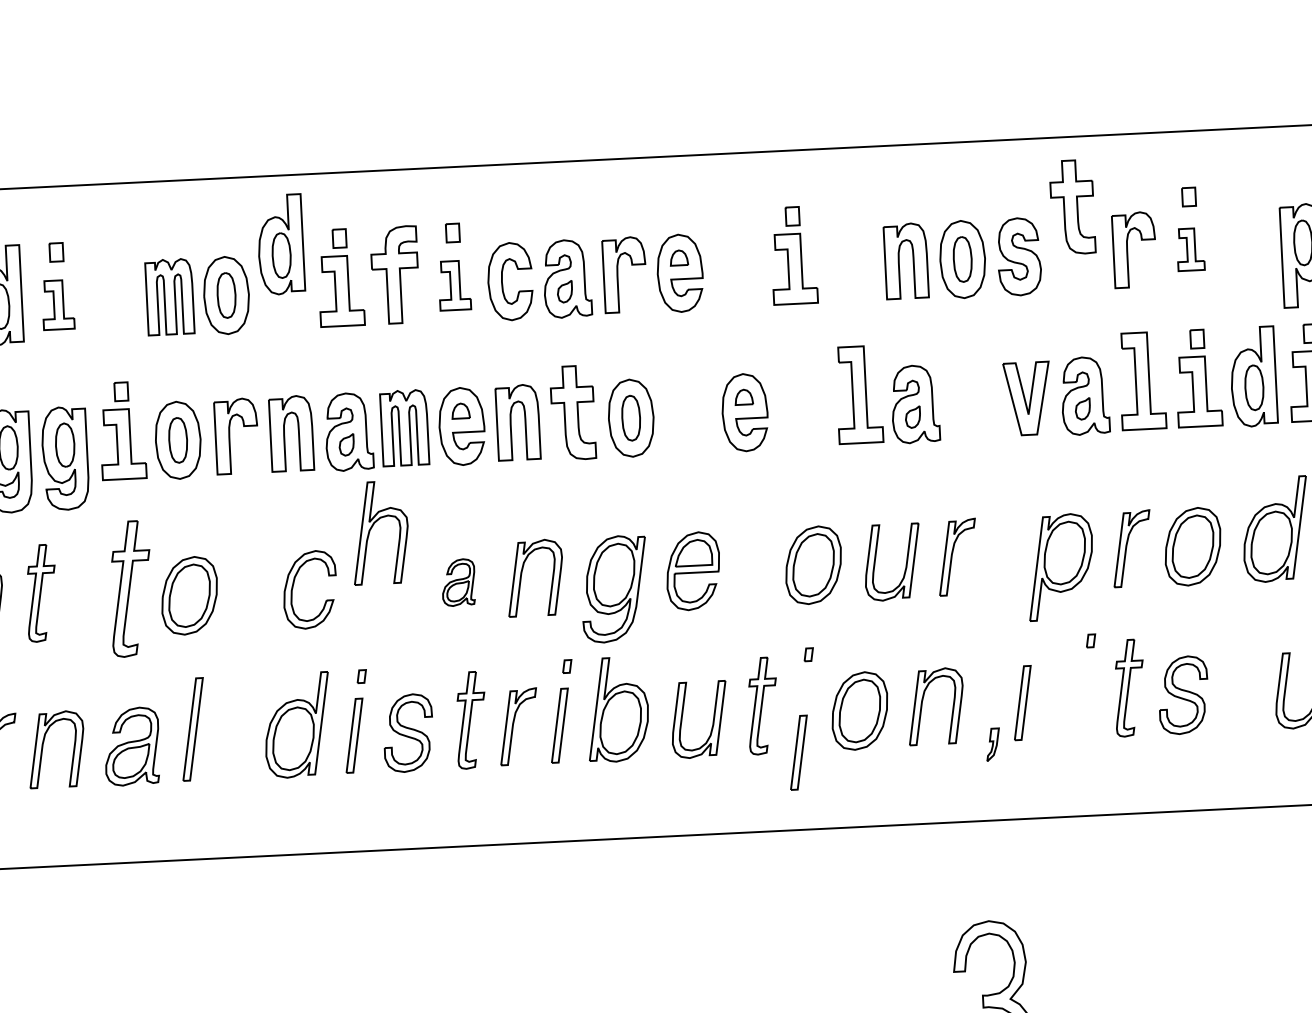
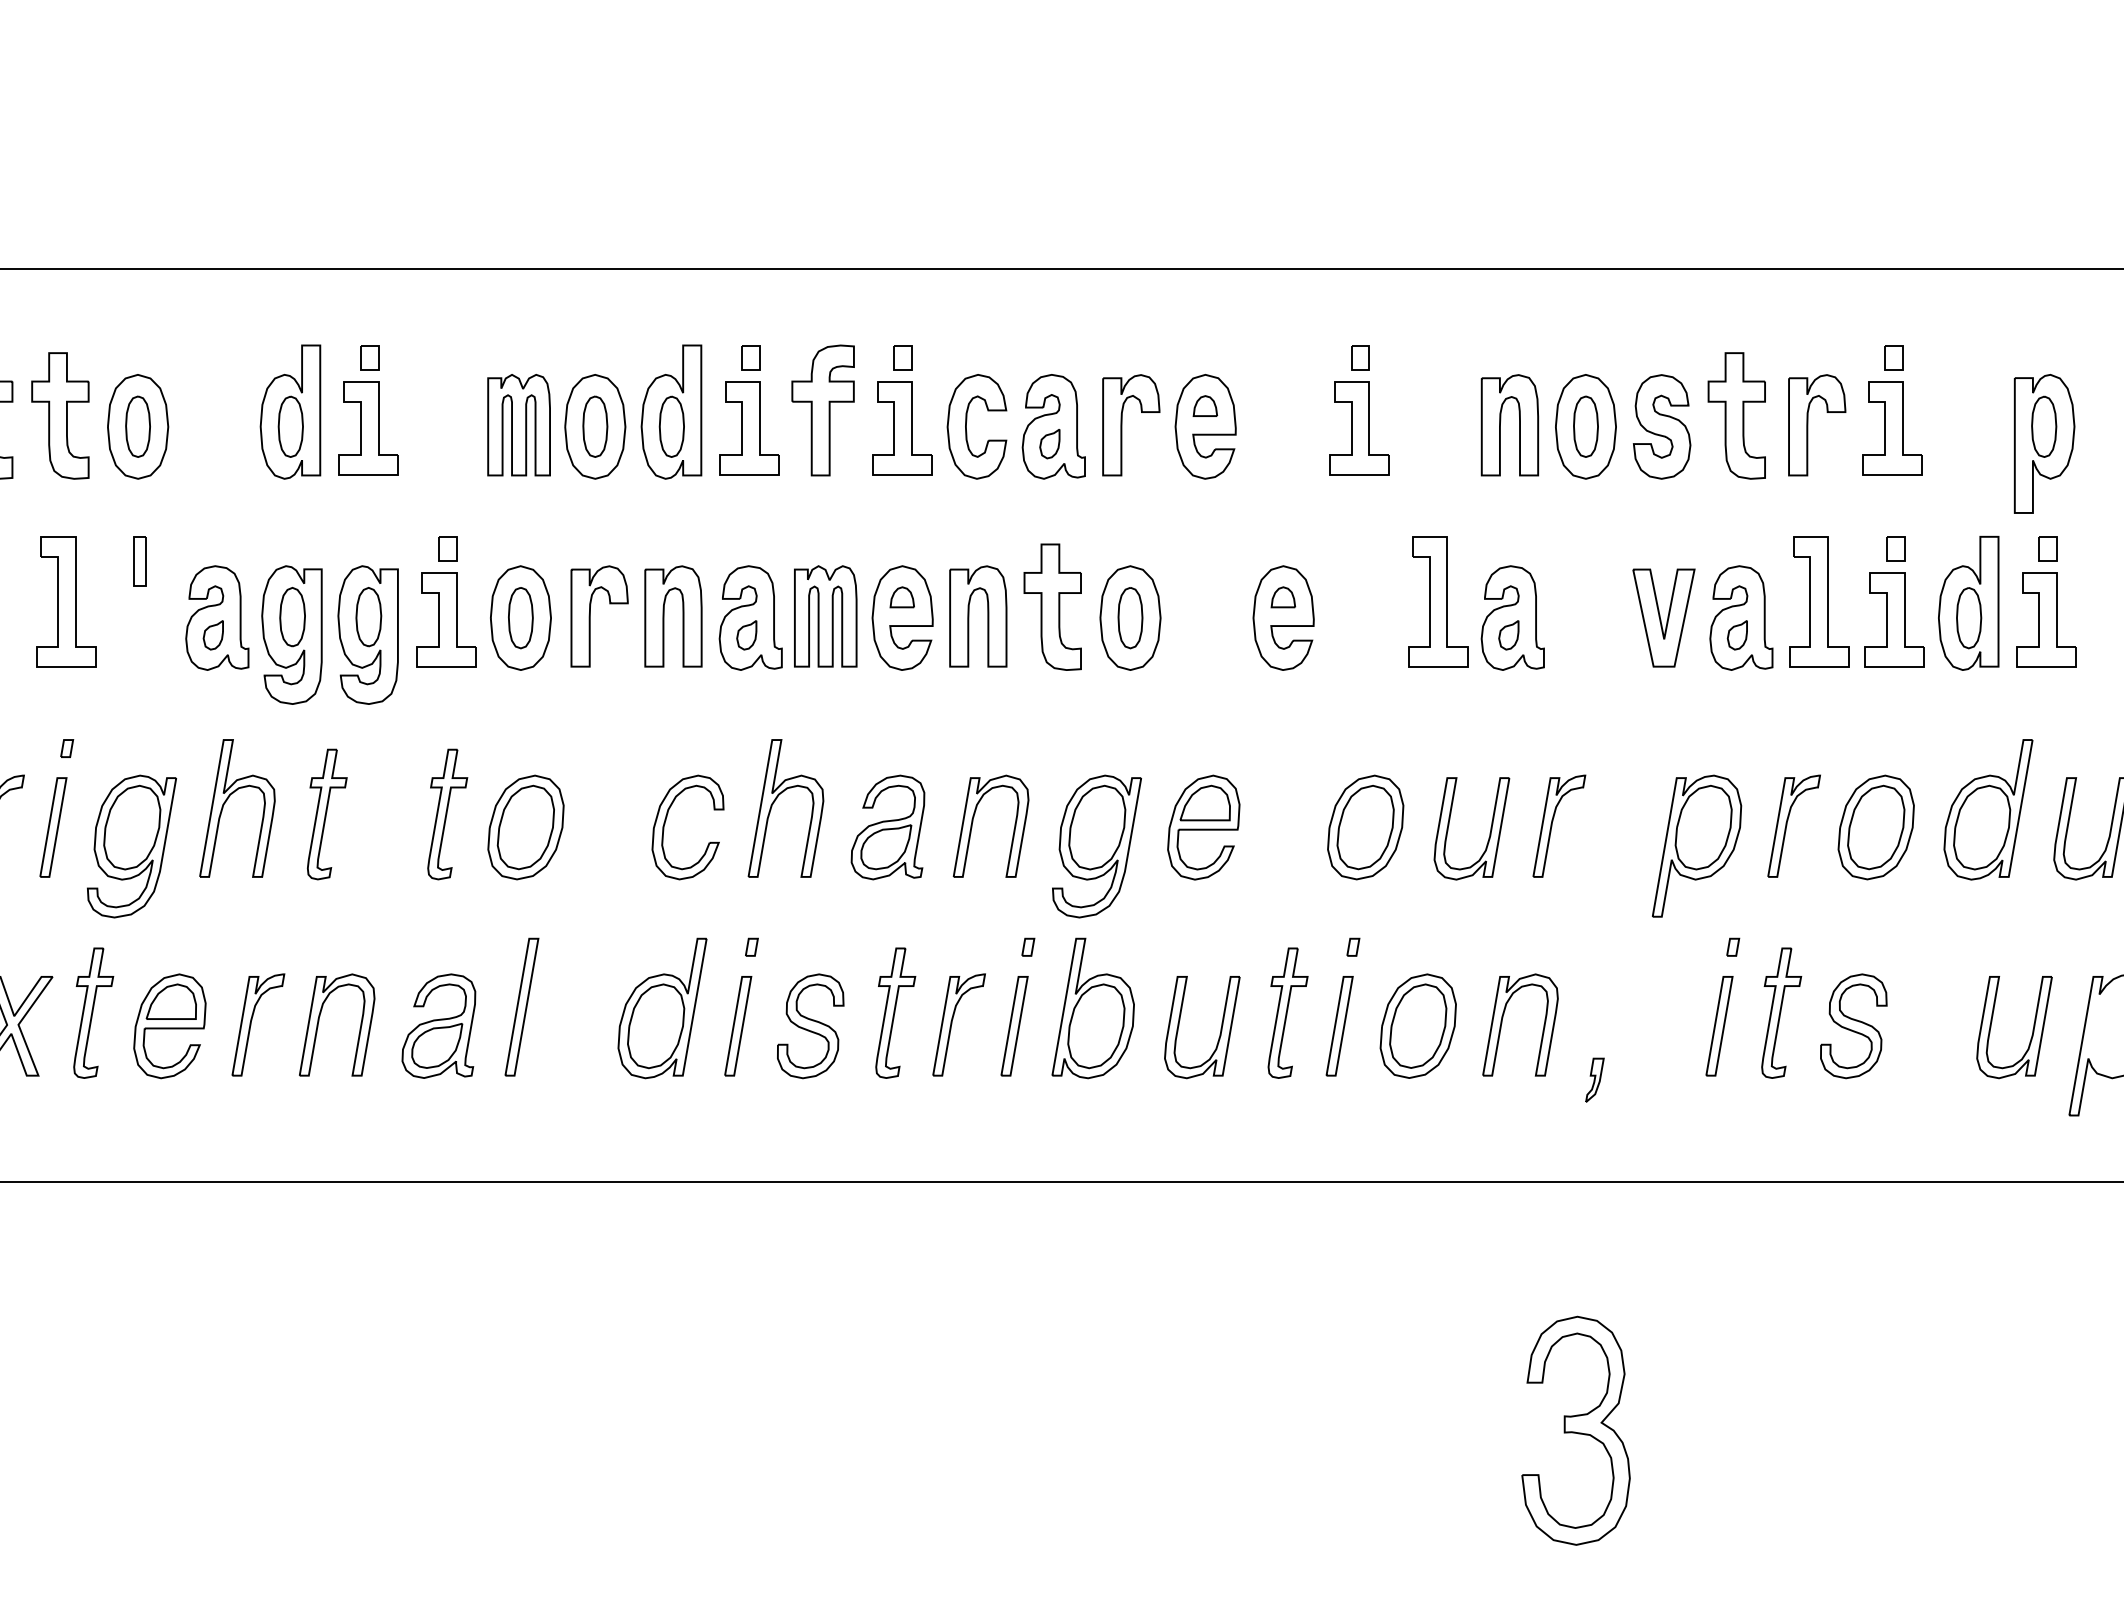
part: (1072, 206) -> (1736, 415), moved
part: (280, 244) -> (671, 411), moved
part: (1190, 249) -> (1892, 428), size x1.67
part: (454, 285) -> (902, 428), size x1.43
part: (58, 305) -> (368, 428), size x1.43
part: (372, 528) -> (775, 801), moved
part: (458, 582) -> (887, 827), size x1.67
part: (130, 588) -> (447, 814), size x0.71
part: (1022, 703) -> (1719, 1026), moved
part: (798, 752) -> (1339, 1026), moved

